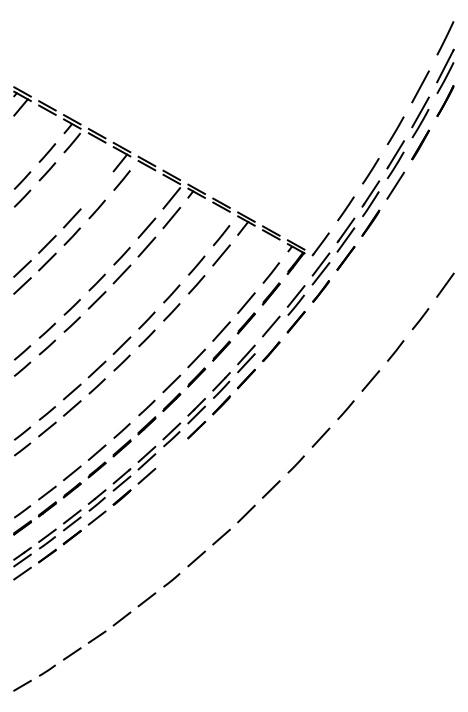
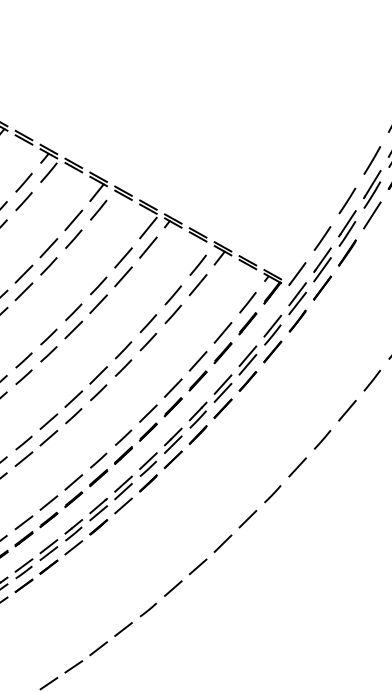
line: (96, 190) -> (73, 220), added
line: (271, 334) -> (248, 364), added
line: (171, 453) -> (148, 483), added

